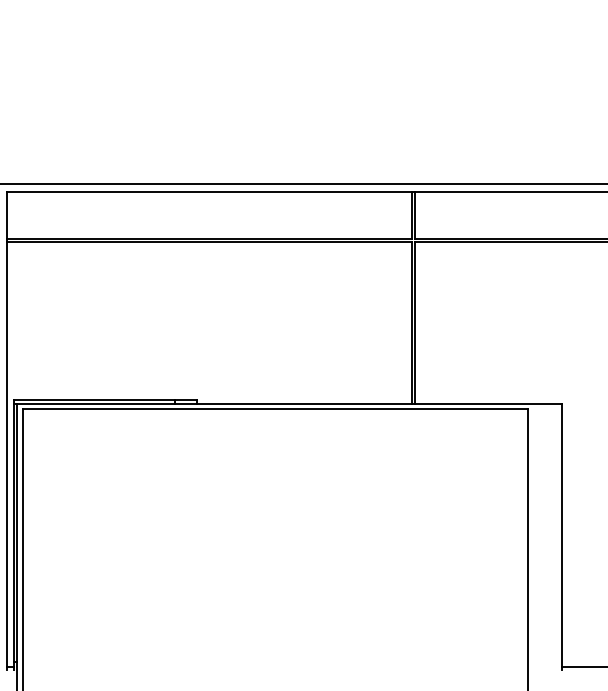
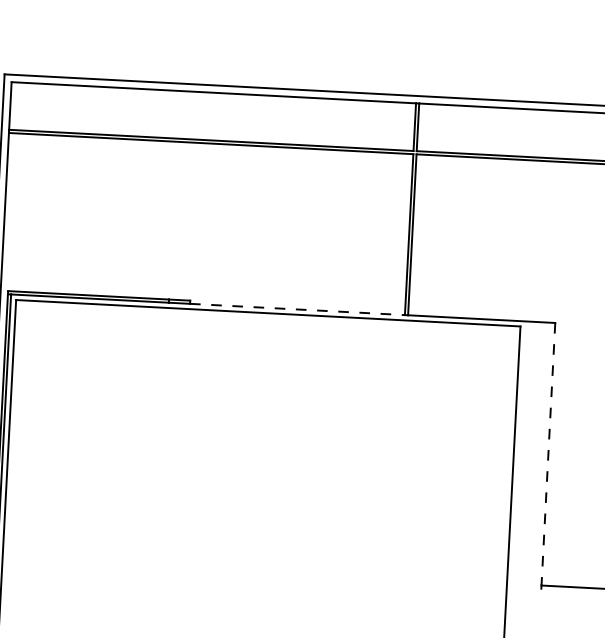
line: (304, 403) -> (297, 309), solid -> dashed
line: (562, 535) -> (548, 454), solid -> dashed

